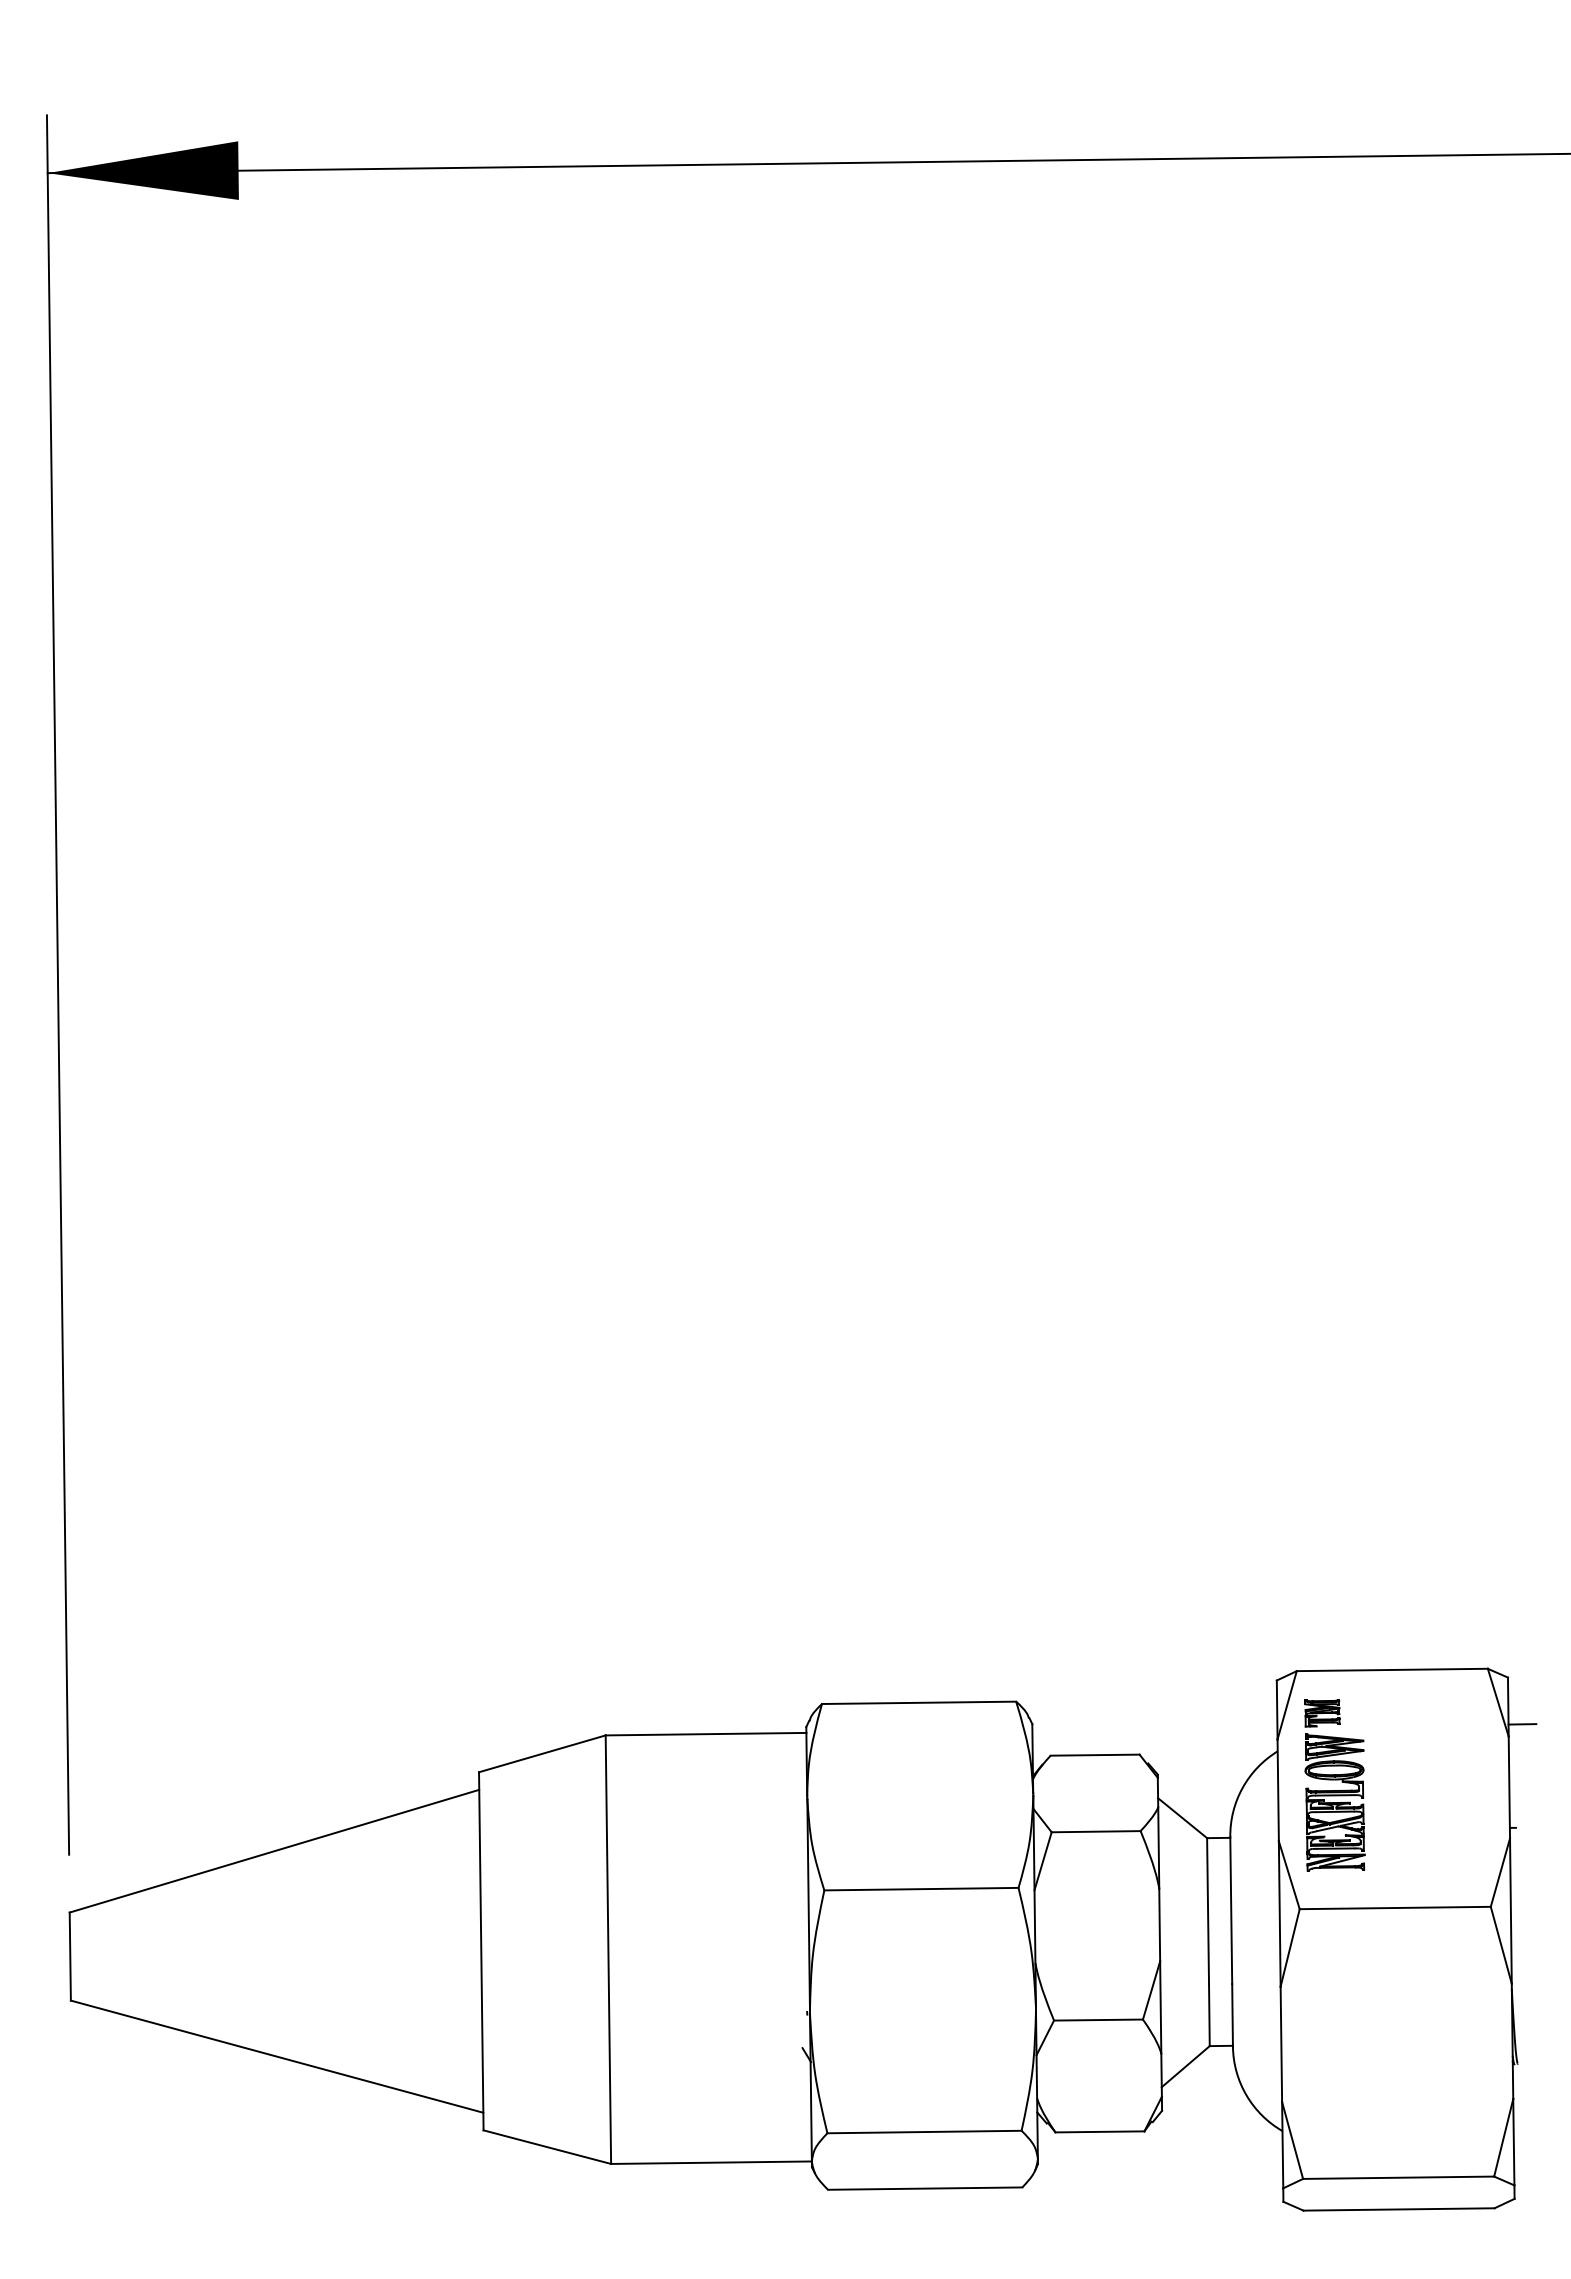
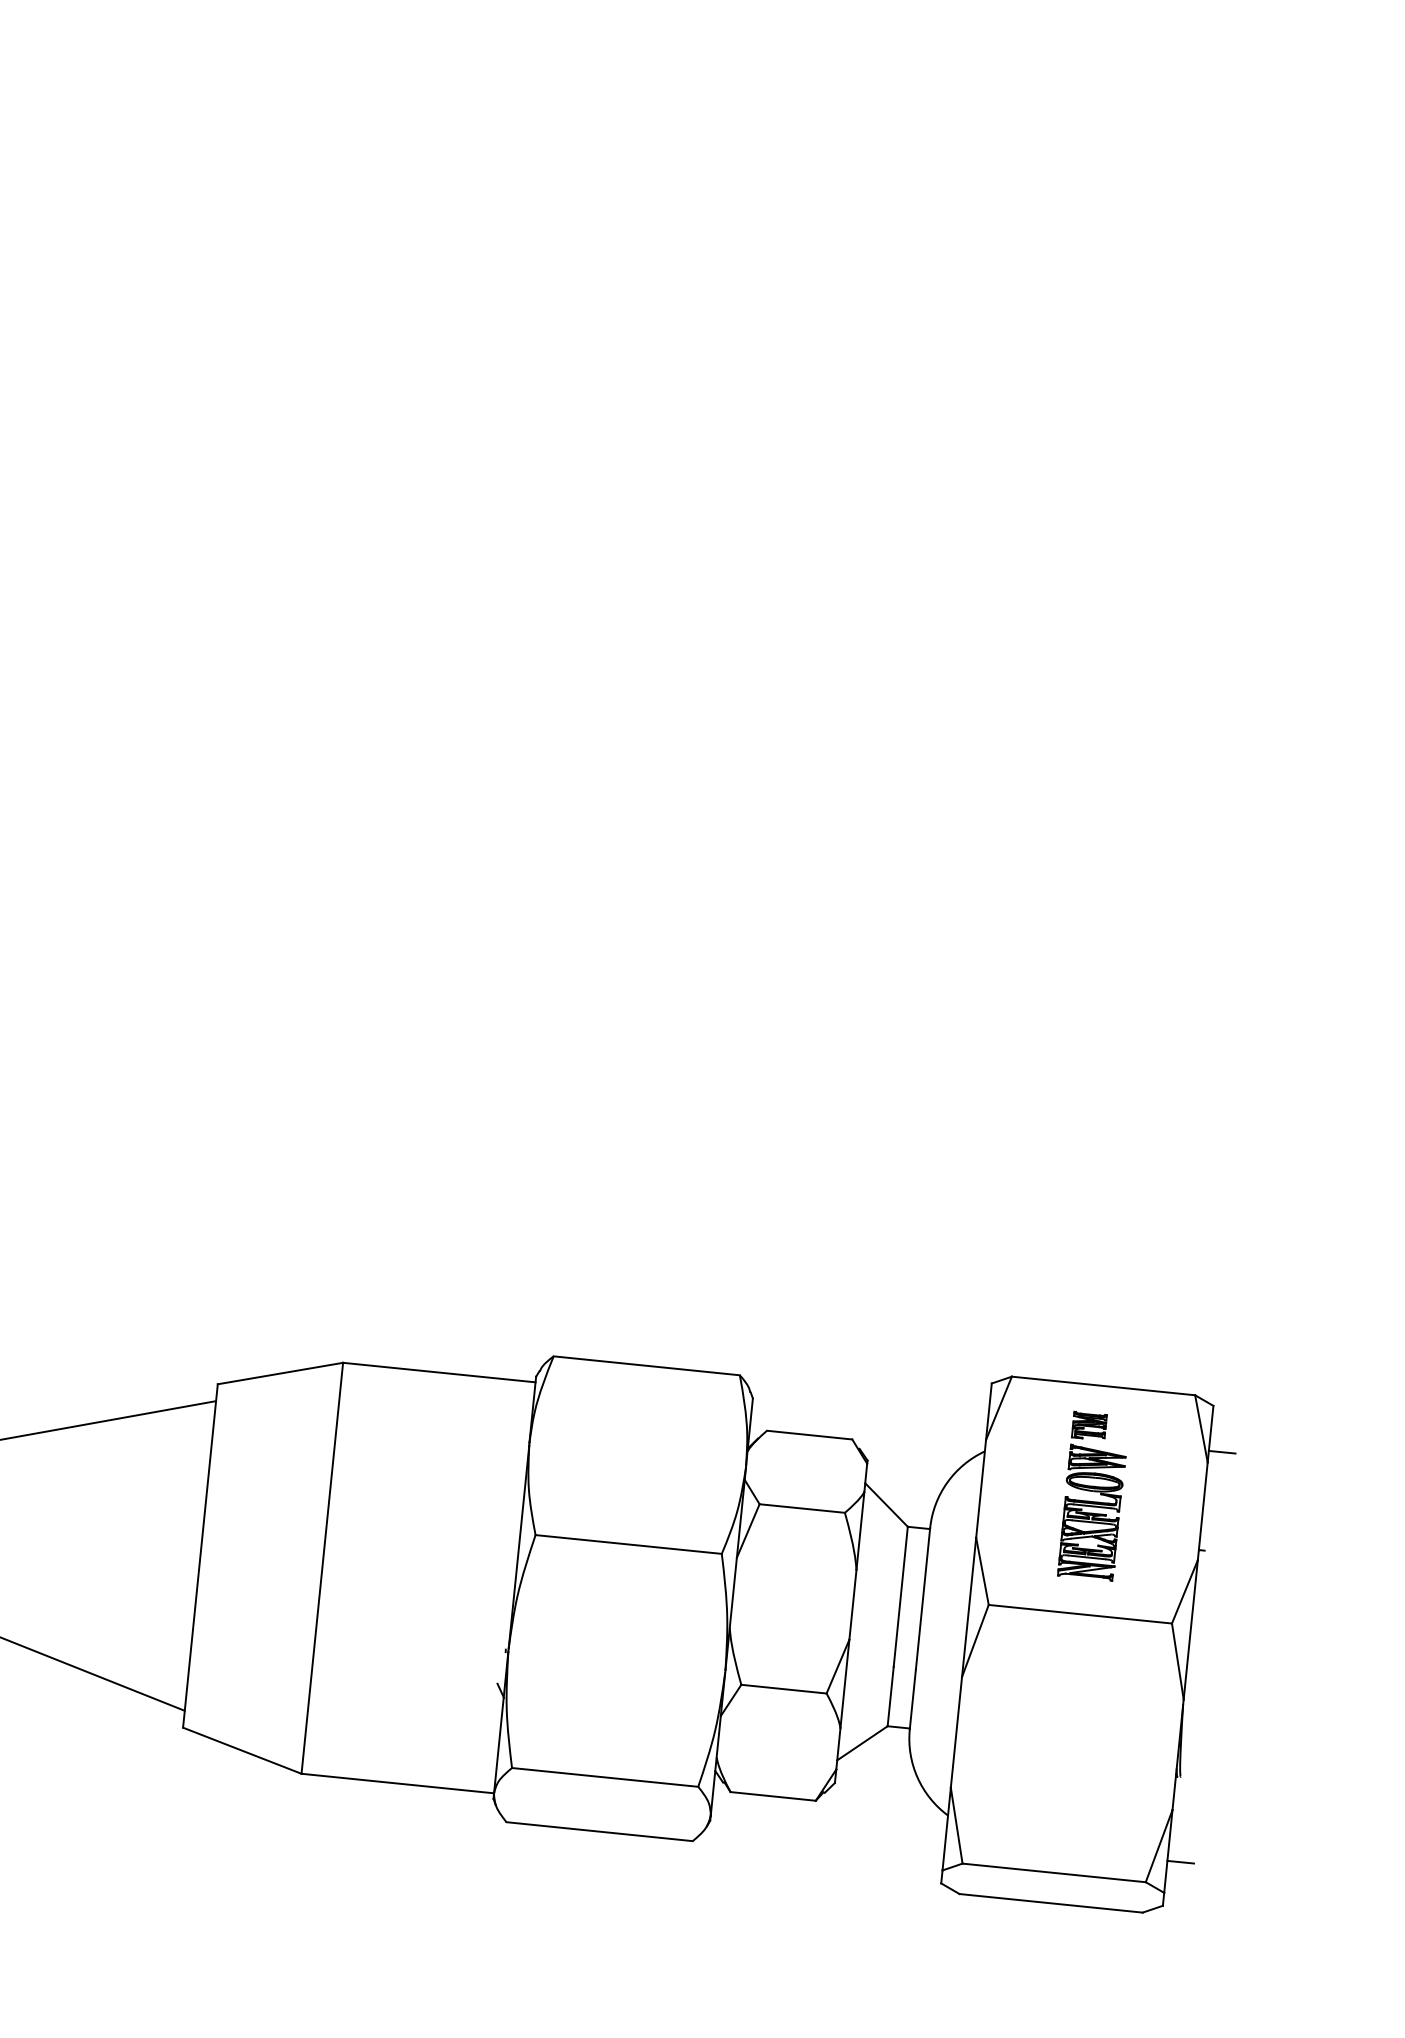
part: (1334, 1785) -> (1093, 1496), moved
line: (1527, 2151) -> (1180, 1861), added

